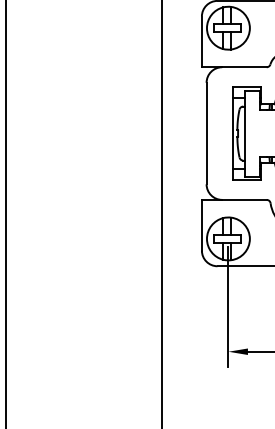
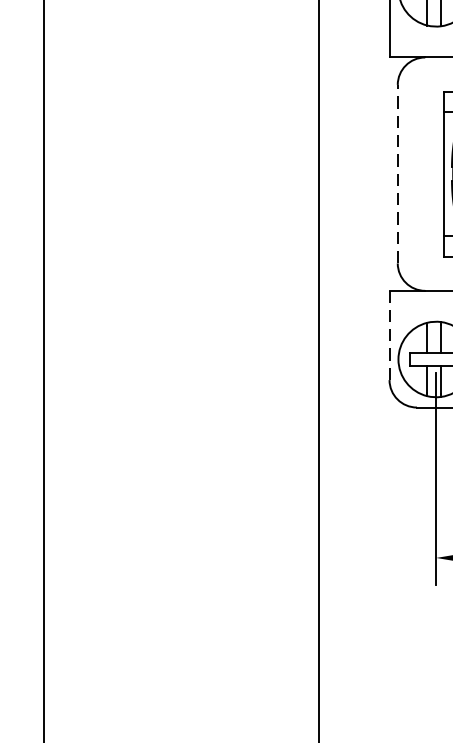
line: (206, 133) -> (397, 174), solid -> dashed
line: (201, 224) -> (388, 334), solid -> dashed

